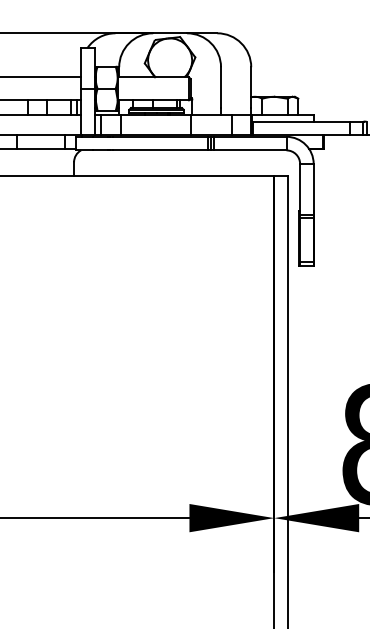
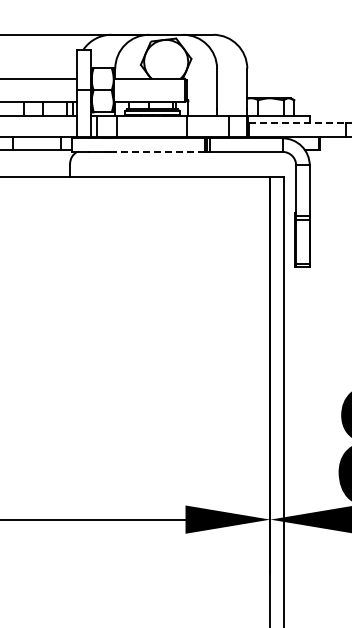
line: (301, 121) -> (297, 123), solid -> dashed
line: (160, 150) -> (156, 152), solid -> dashed

